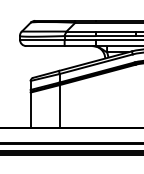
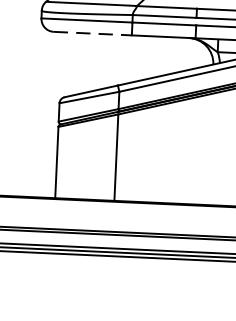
line: (45, 46) -> (92, 34), solid -> dashed

